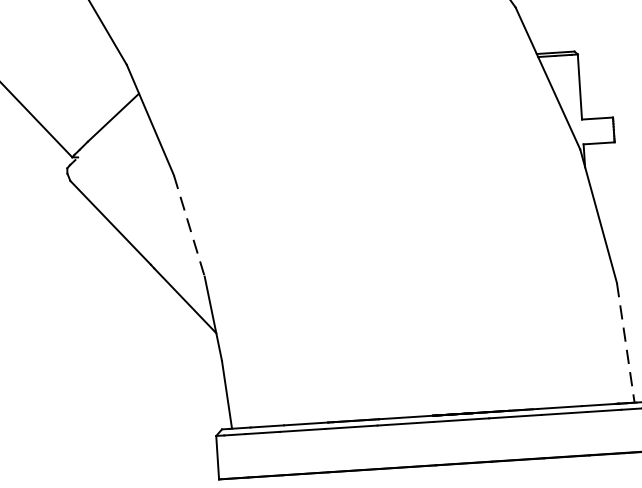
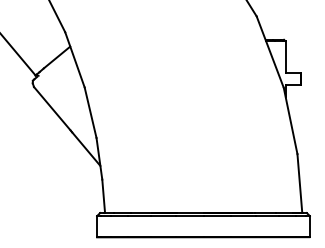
line: (189, 225) -> (90, 112), dashed -> solid
line: (625, 342) -> (299, 183), dashed -> solid

